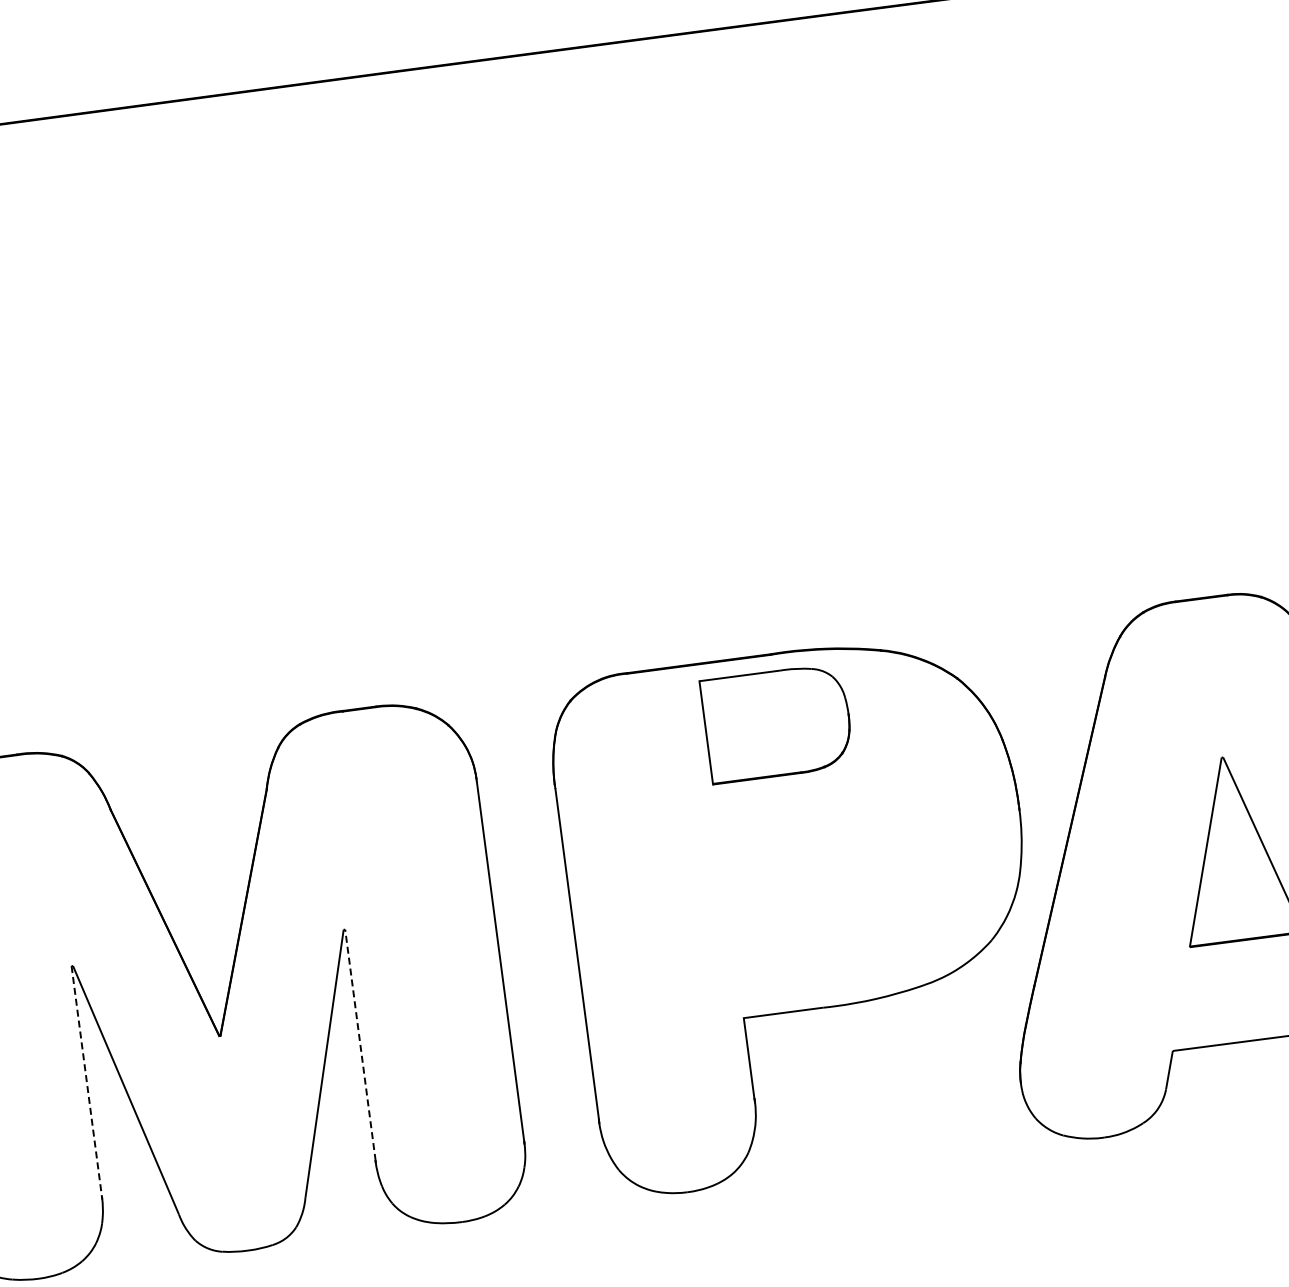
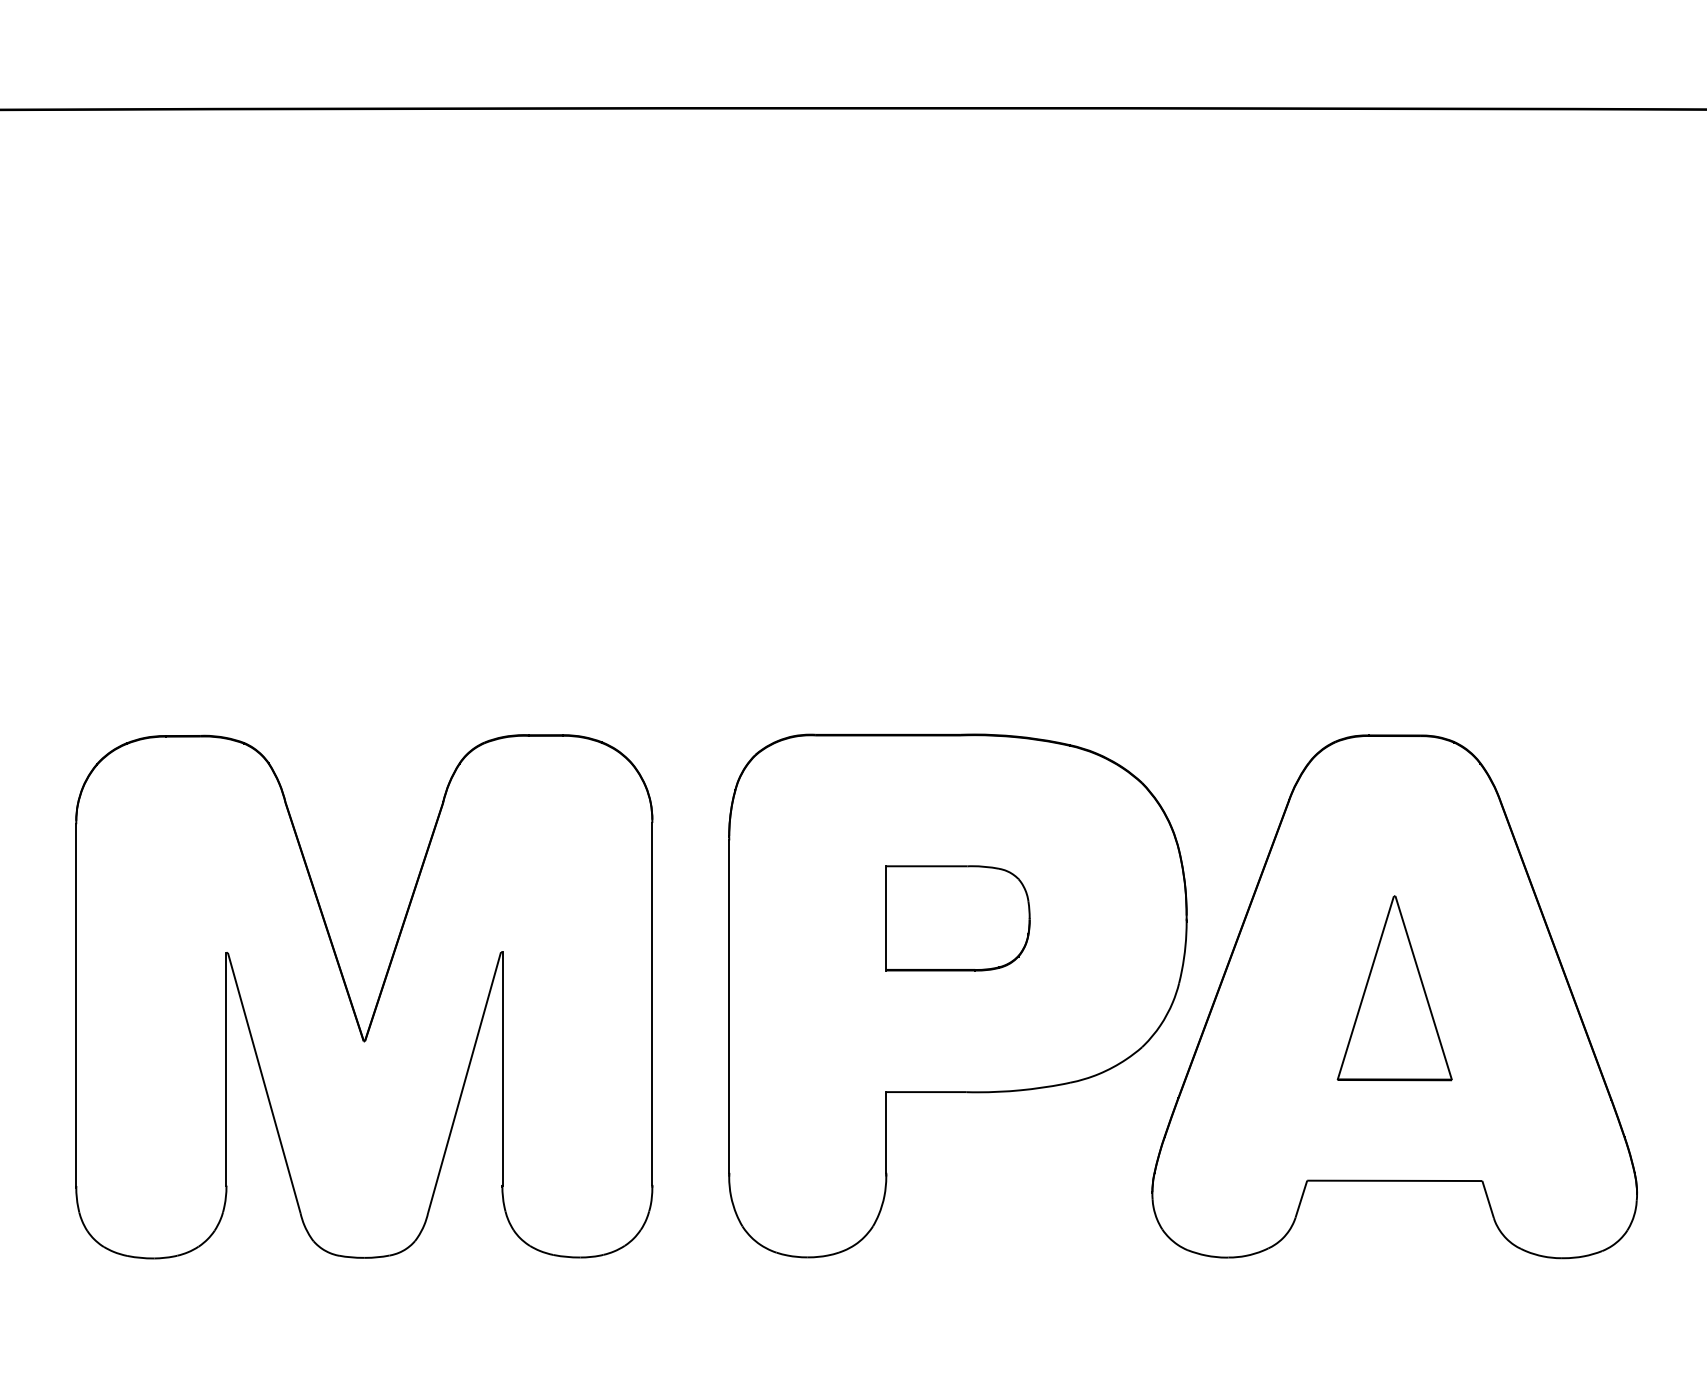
part: (776, 723) -> (957, 918), moved
line: (360, 1044) -> (502, 1068), dashed -> solid
line: (86, 1081) -> (226, 1069), dashed -> solid

